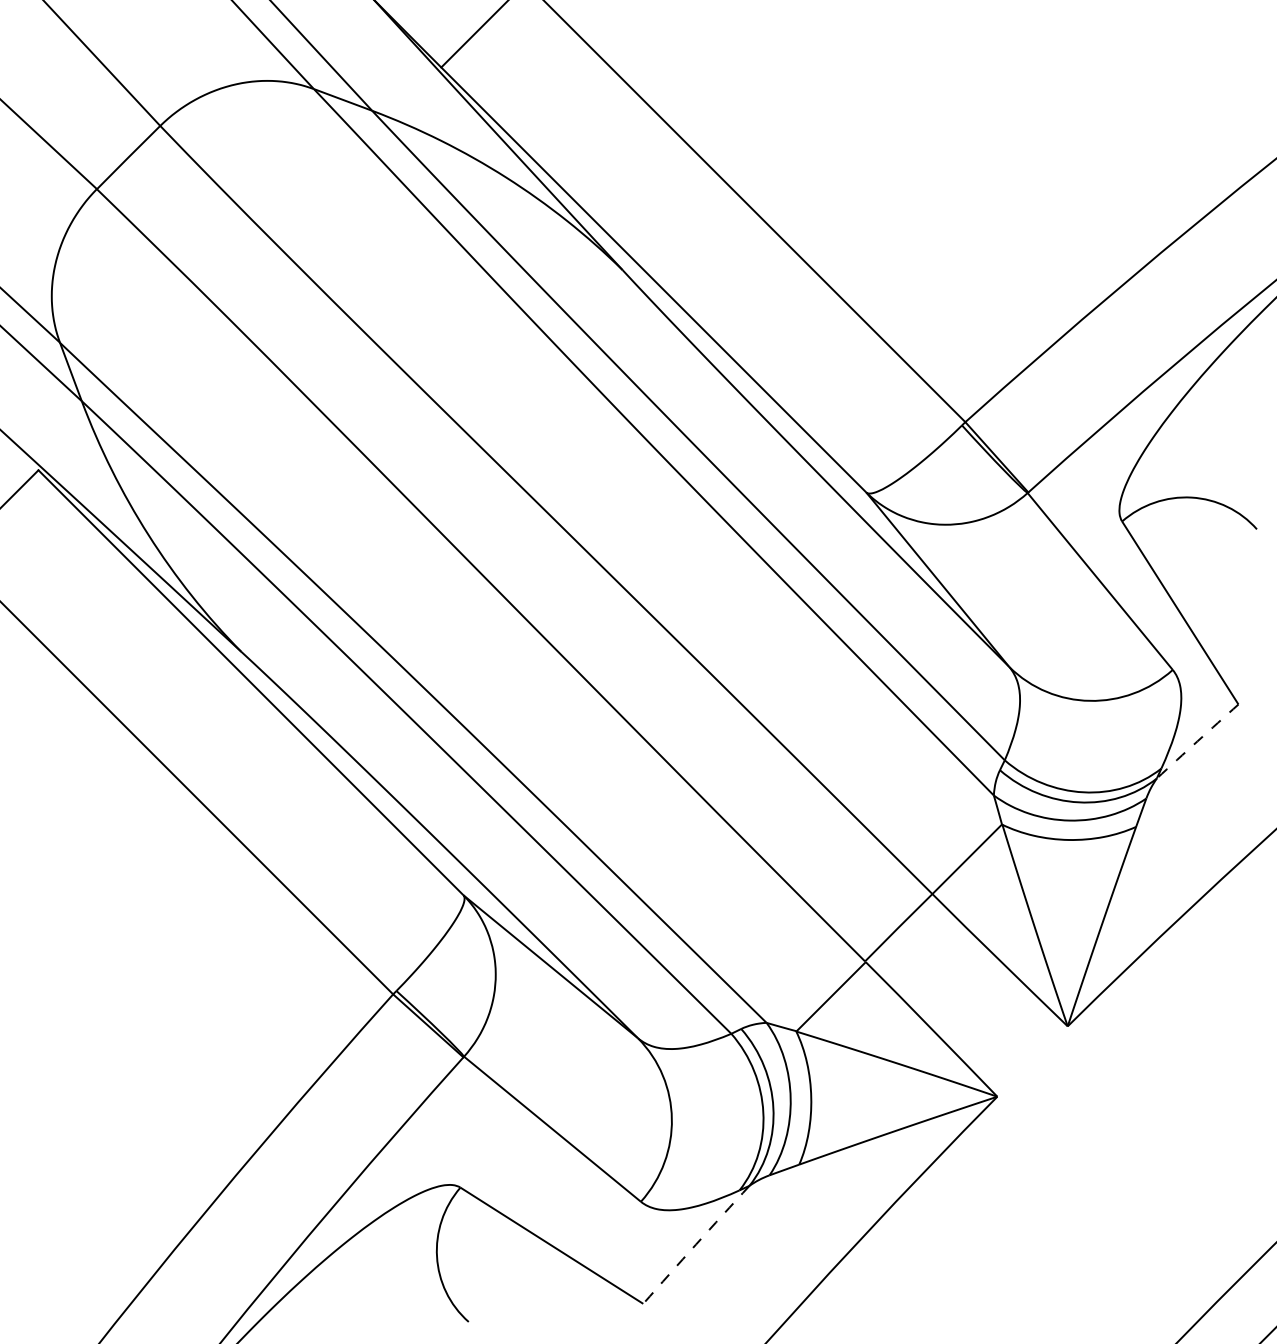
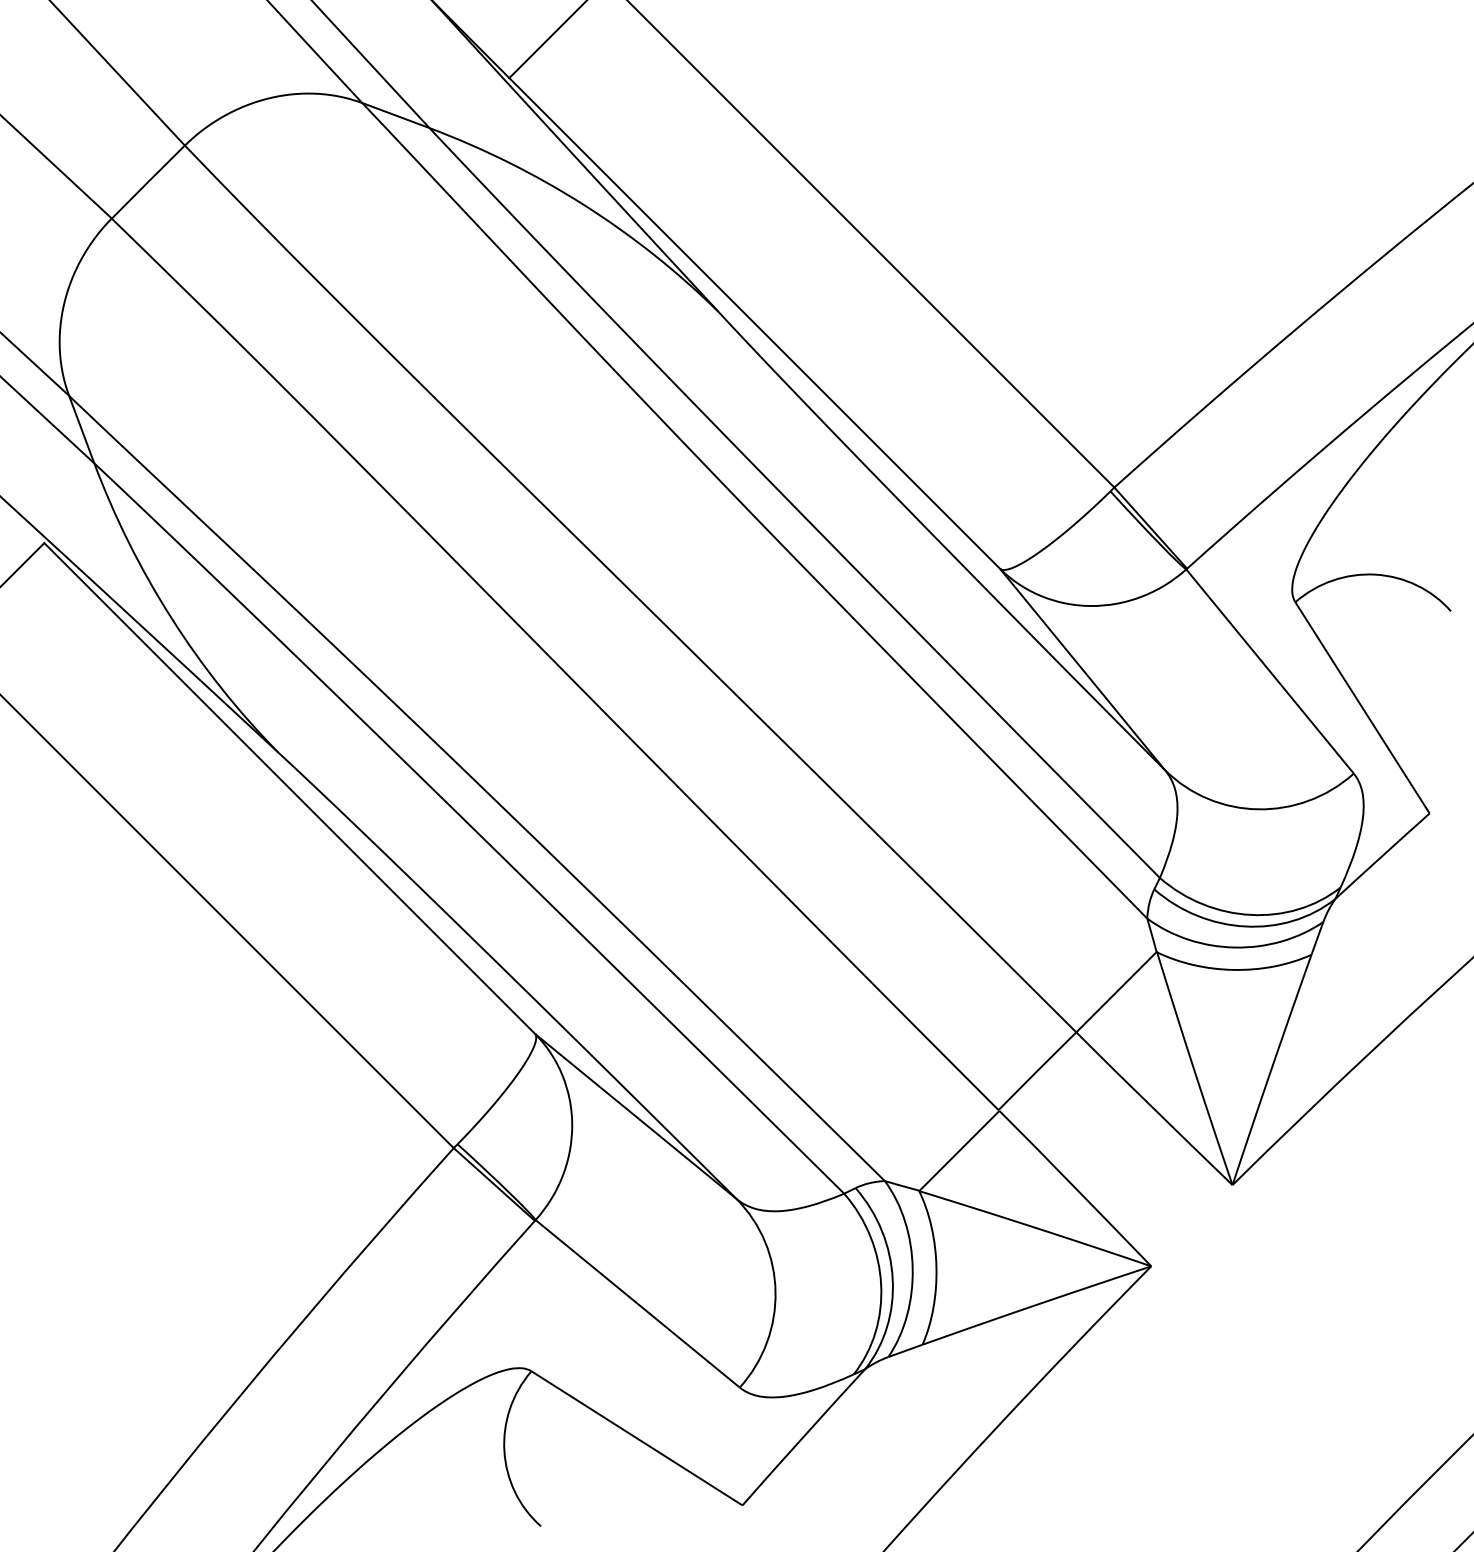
arc: (1197, 741) -> (1382, 856), dashed -> solid
arc: (696, 1244) -> (803, 1436), dashed -> solid

